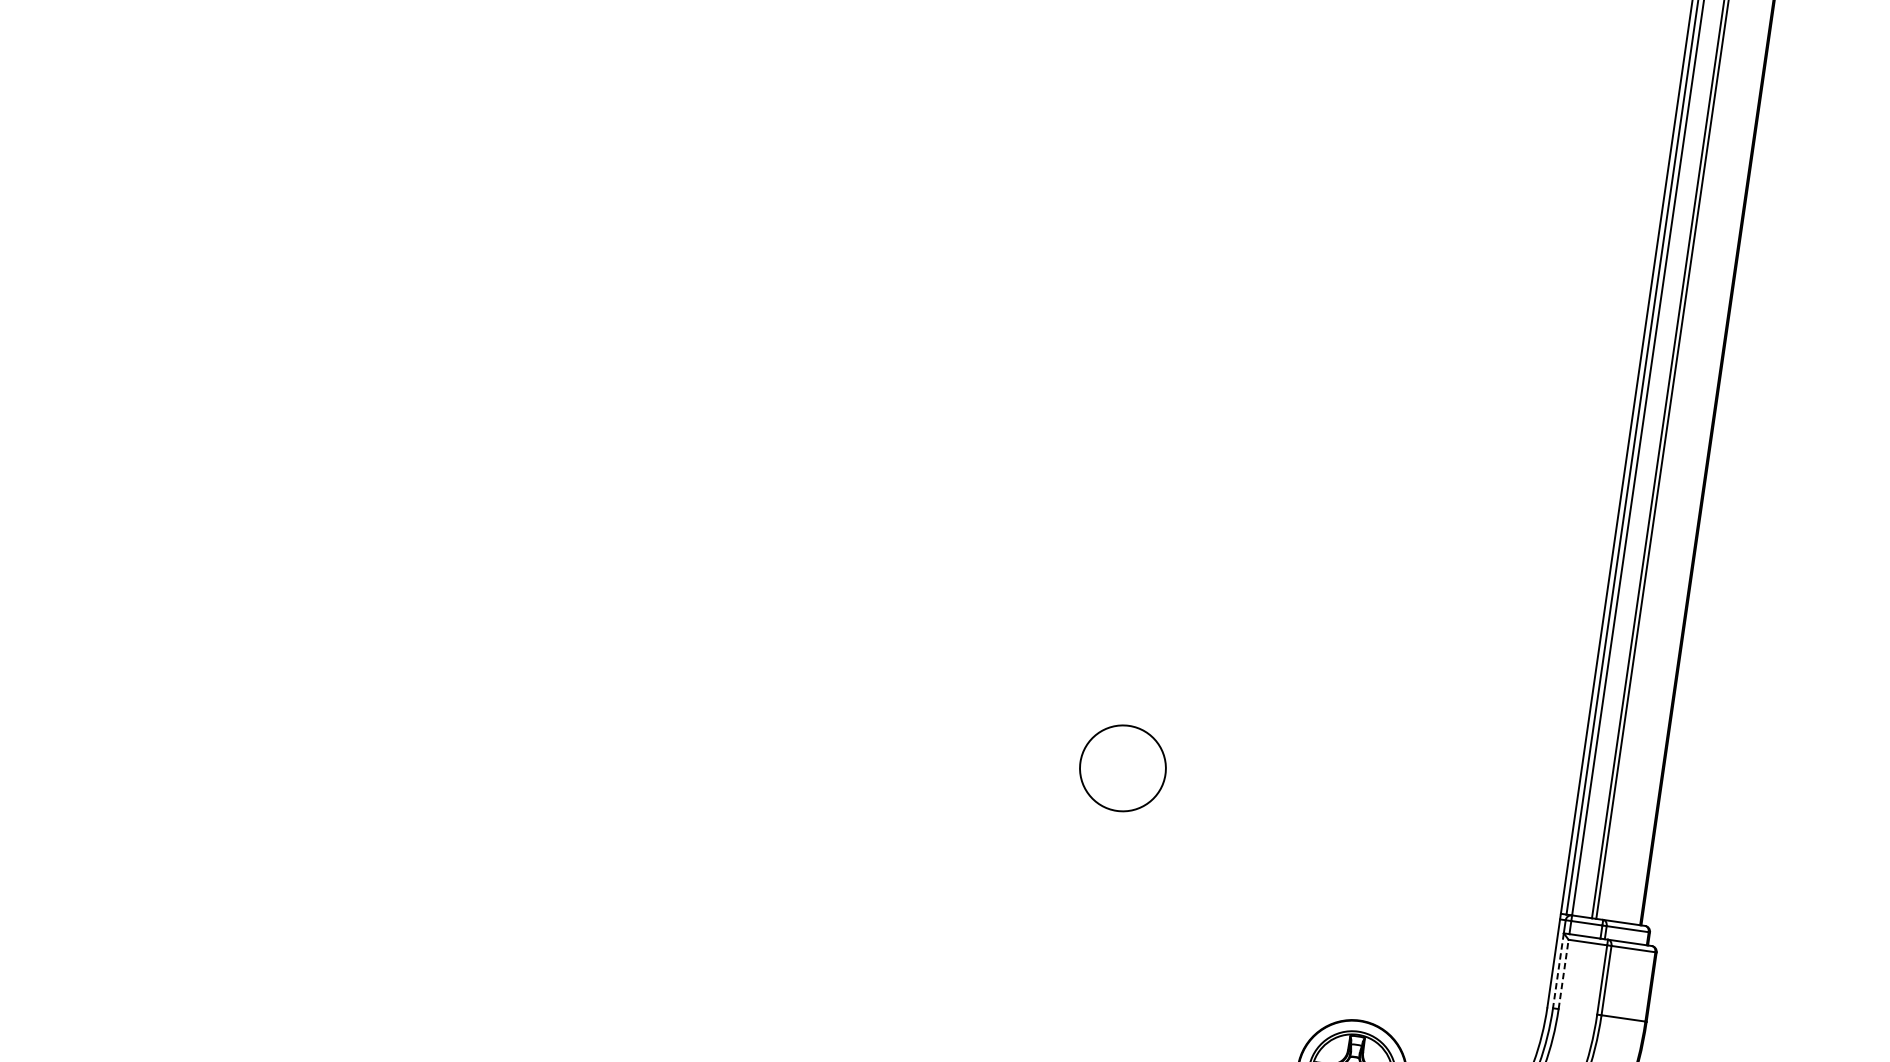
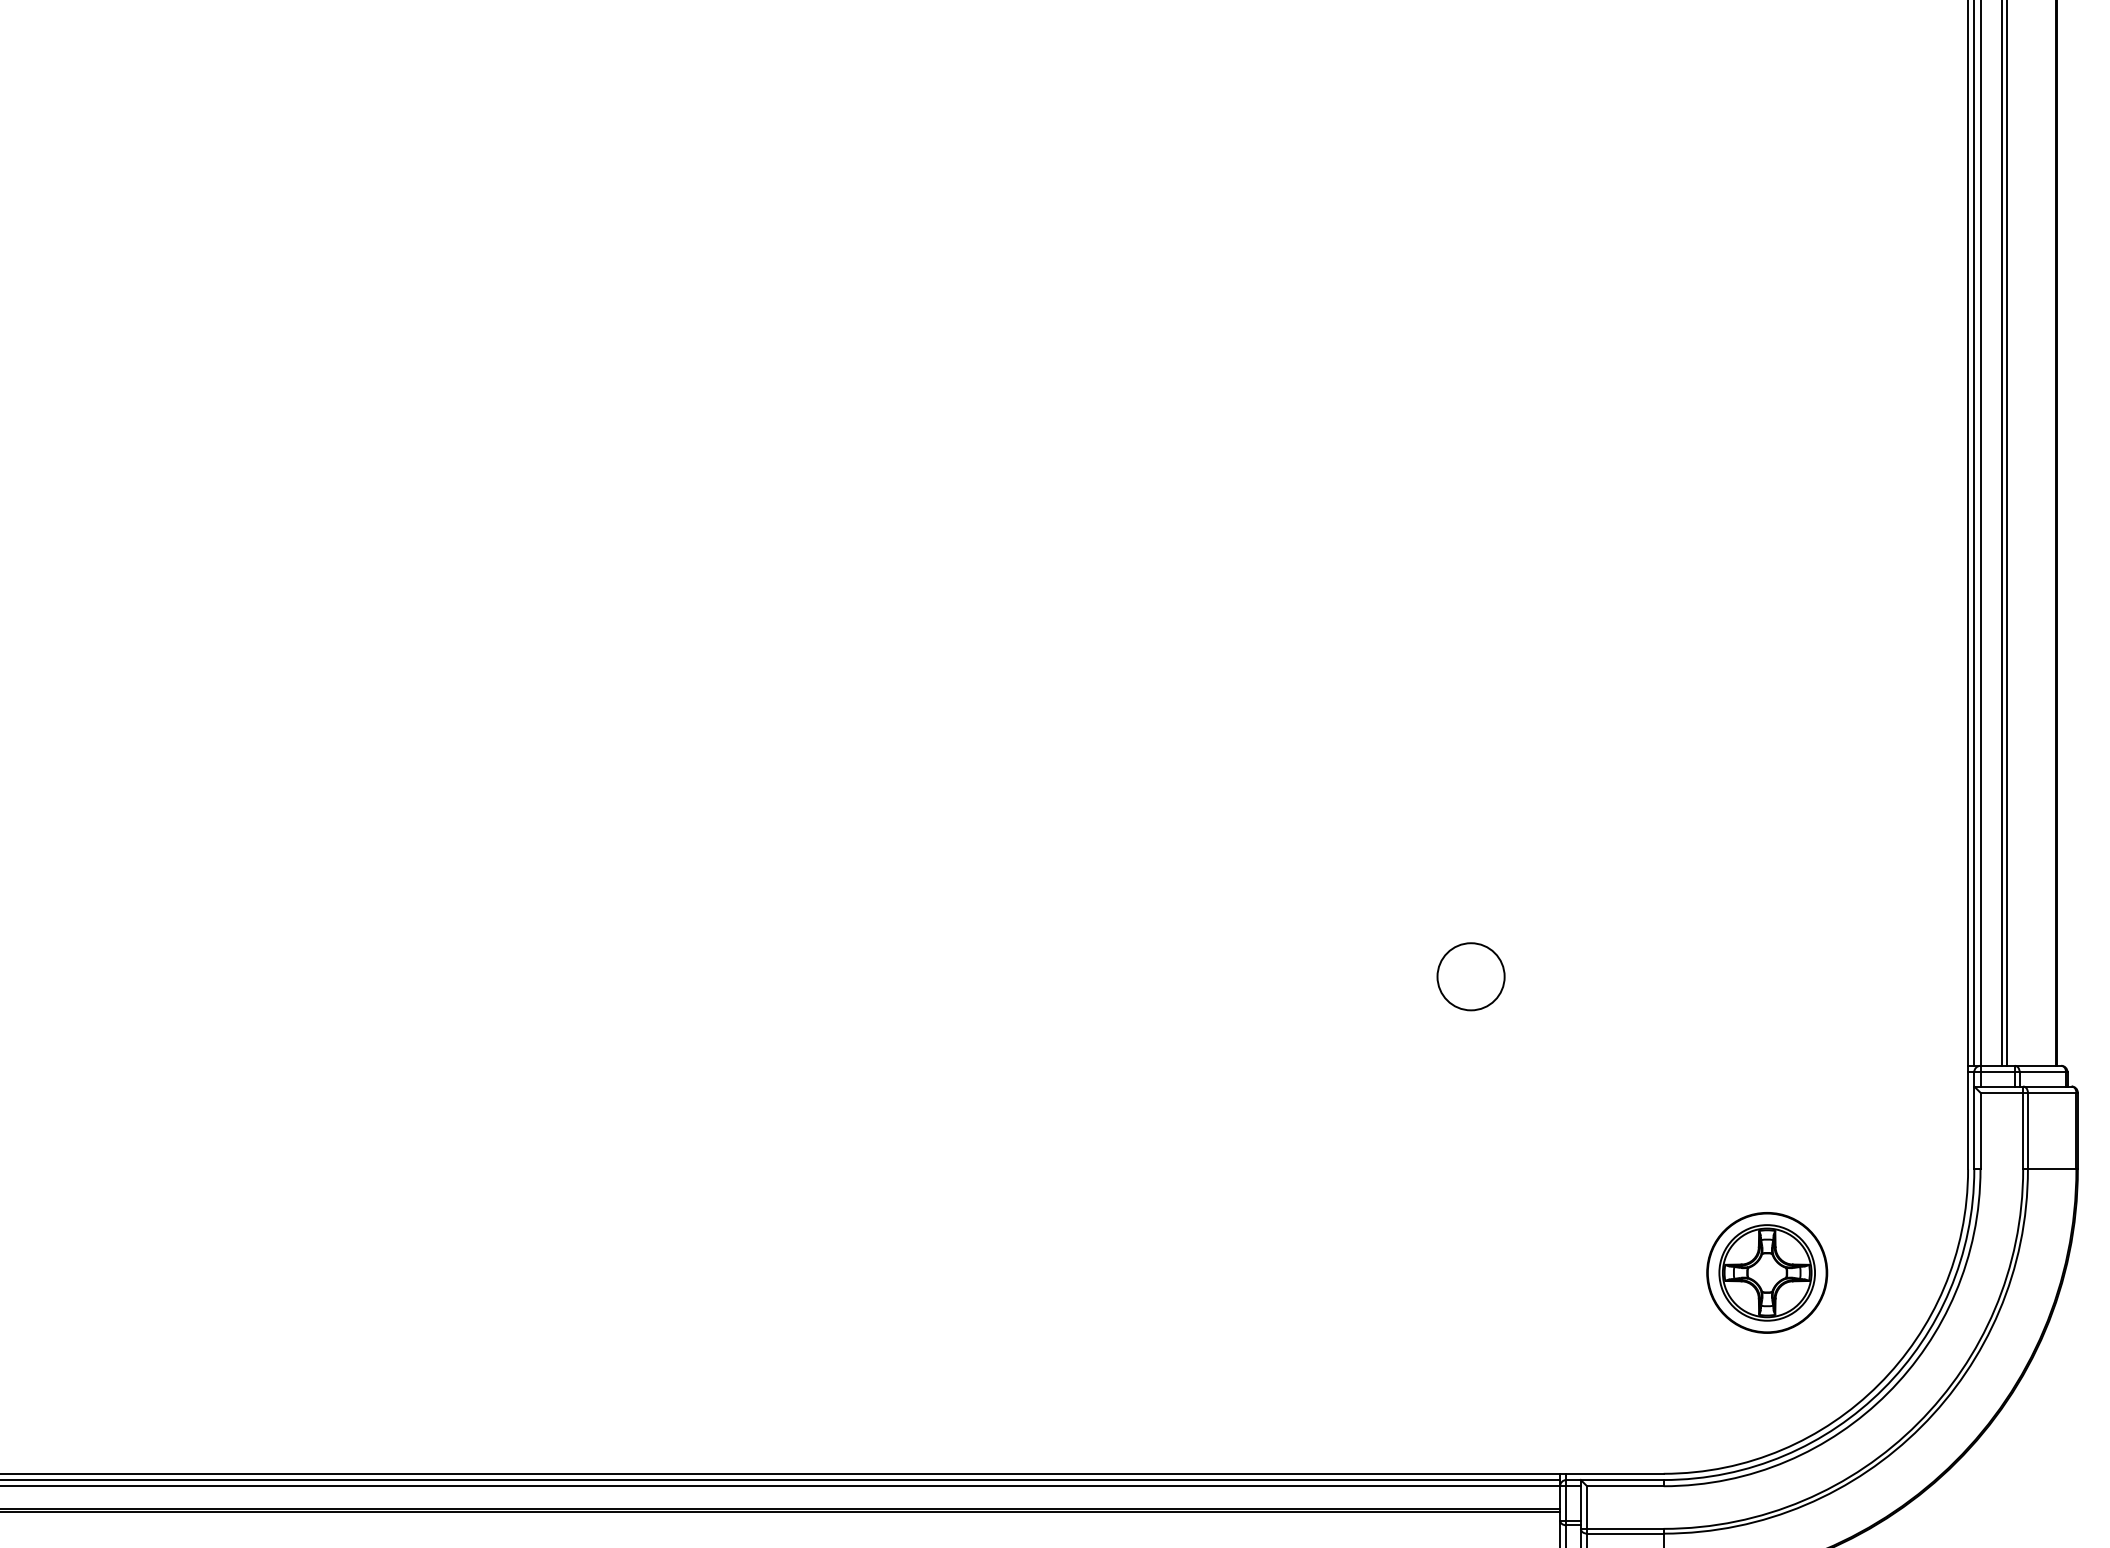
circle: (1122, 768) -> (1470, 976), size x0.71
line: (1558, 971) -> (1974, 1128), dashed -> solid
line: (1563, 973) -> (1980, 1130), dashed -> solid

